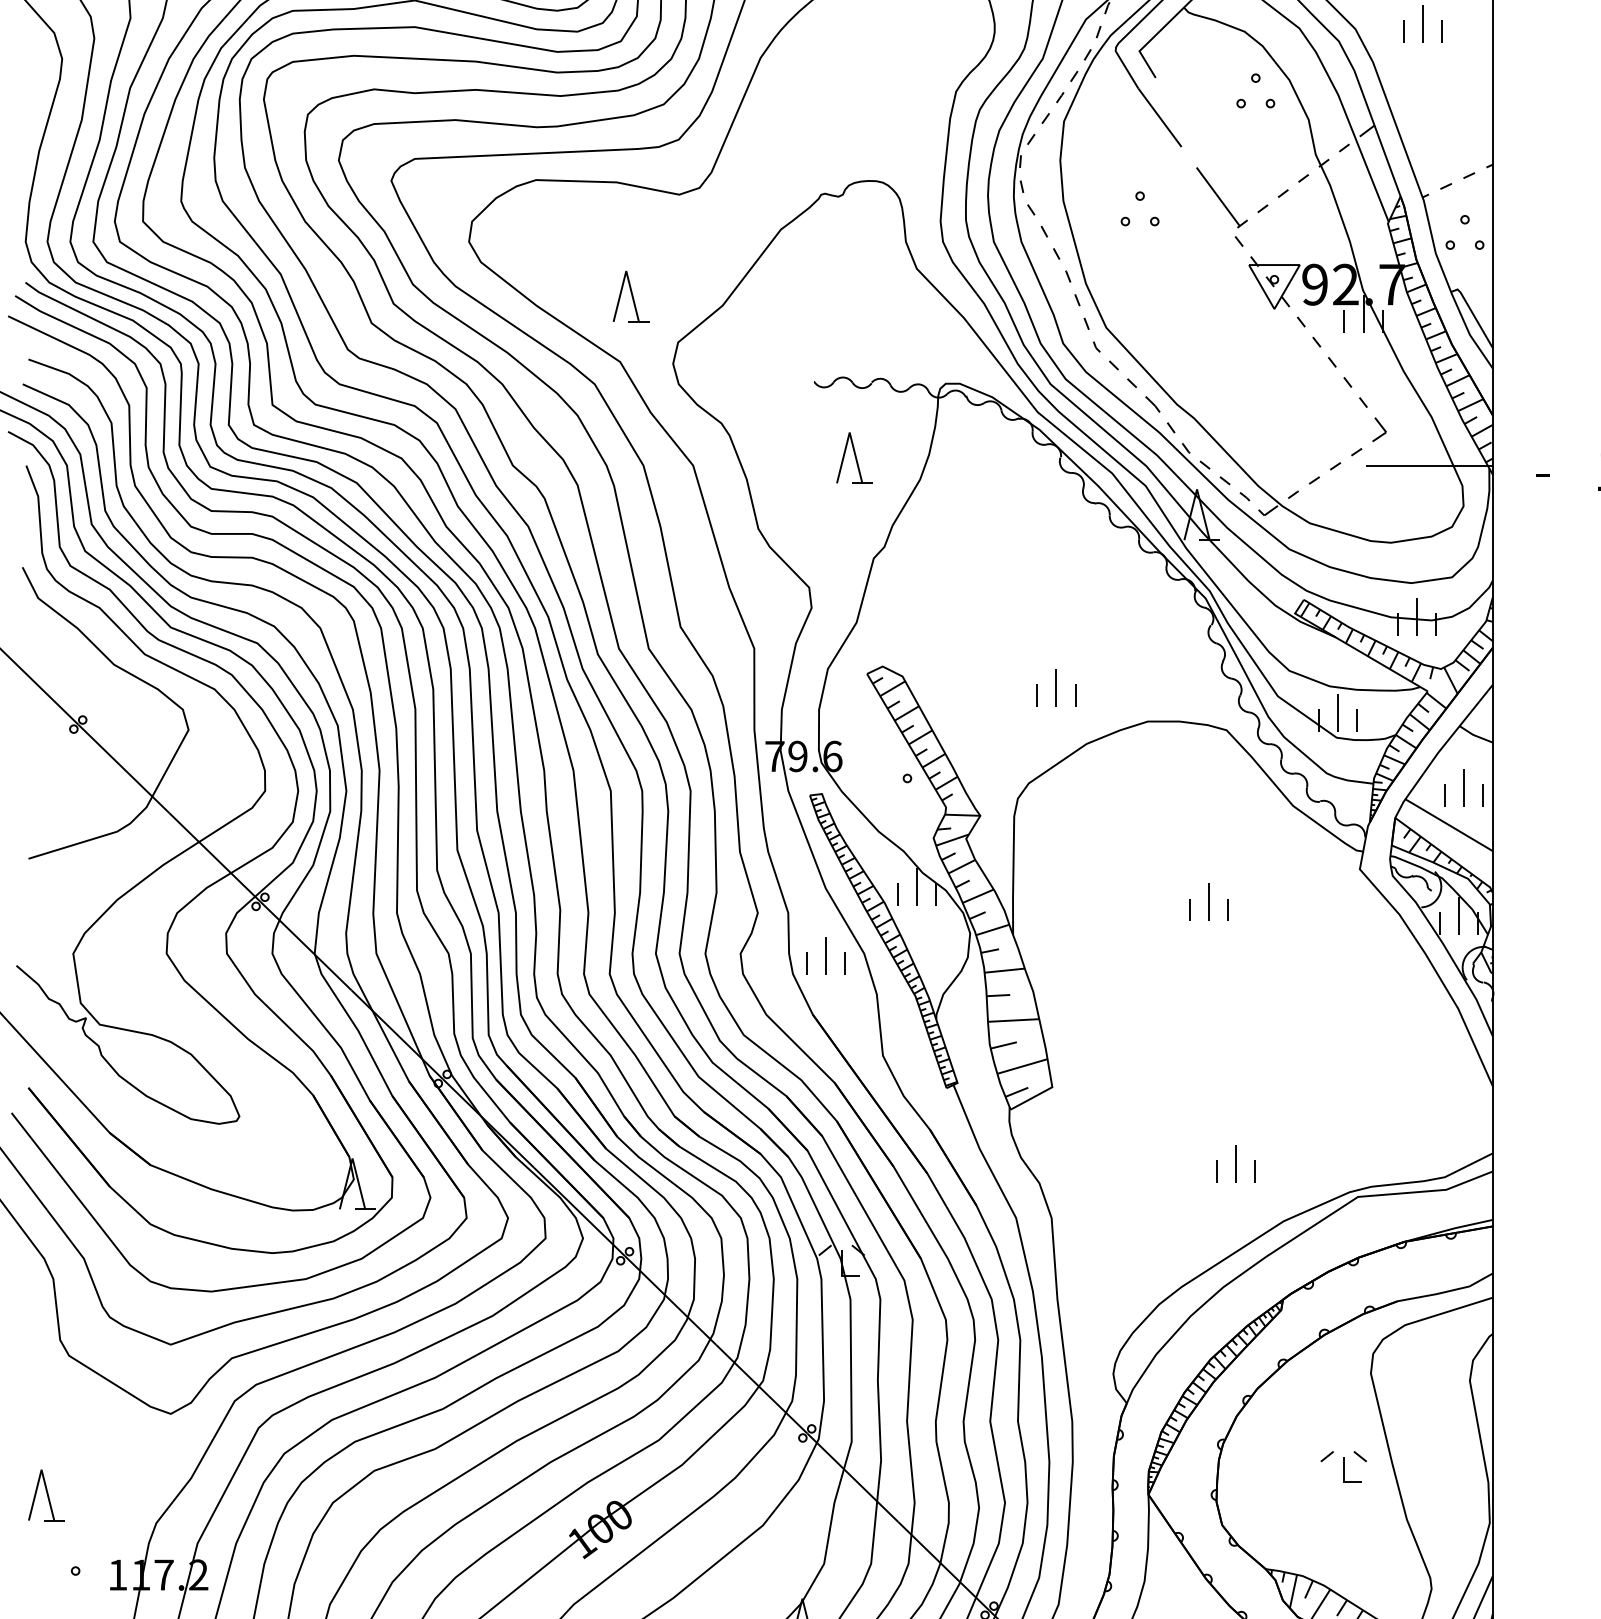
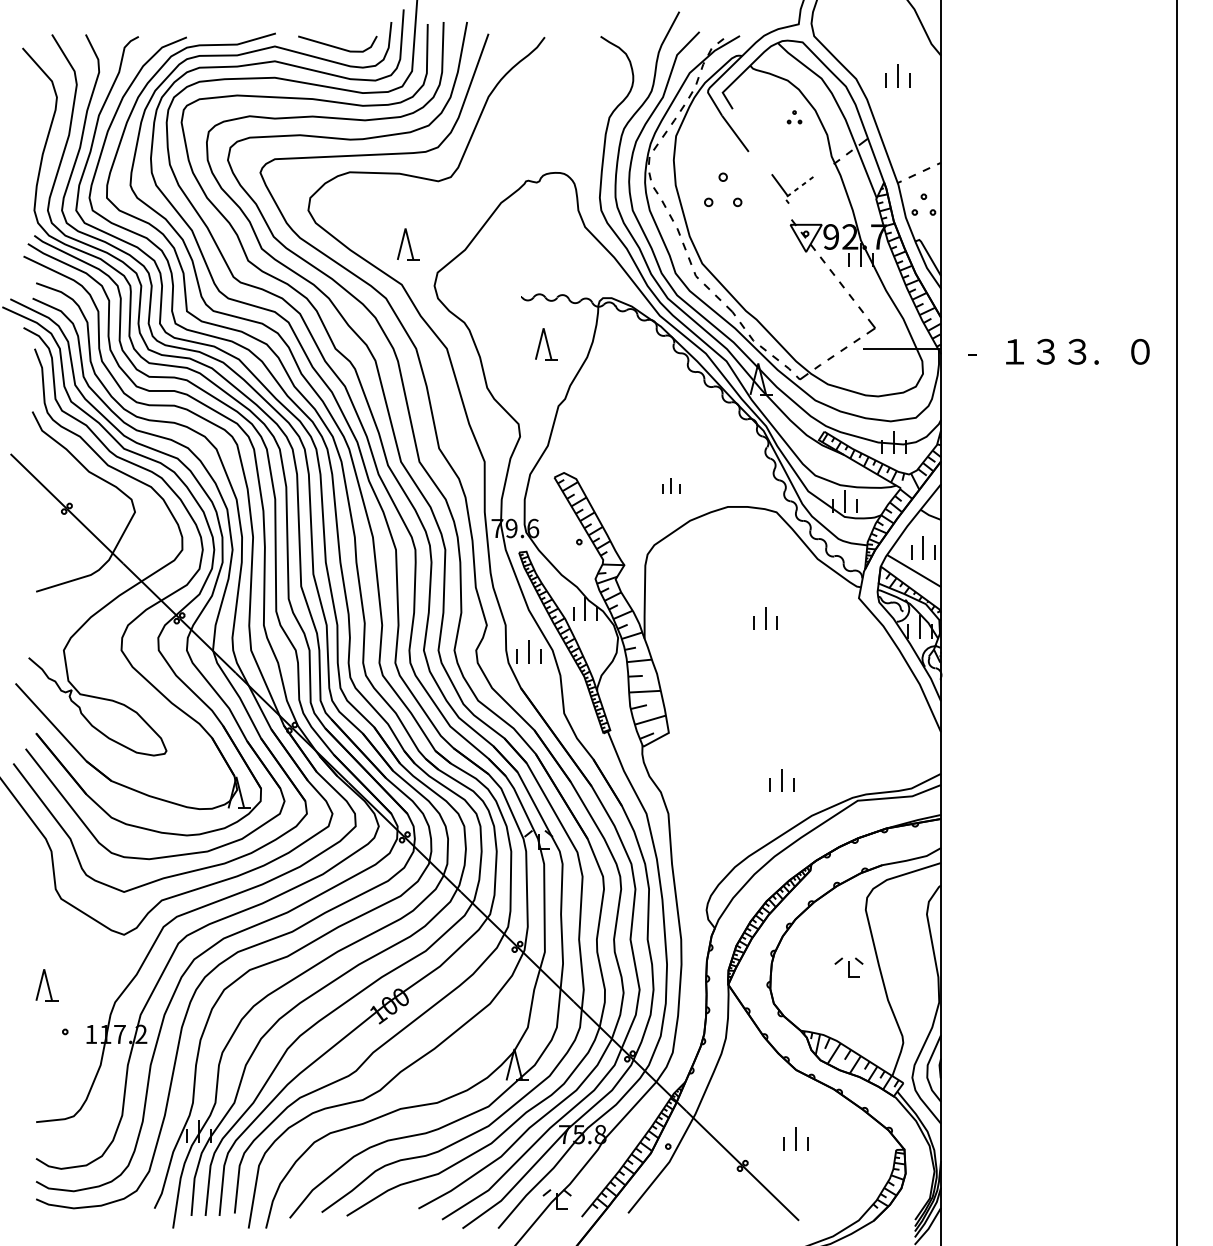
part: (1255, 91) -> (794, 117), size x0.6
part: (1252, 206) -> (792, 188), size x0.6
part: (1139, 209) -> (722, 190), size x1.6
part: (1056, 686) -> (671, 485), size x0.7

